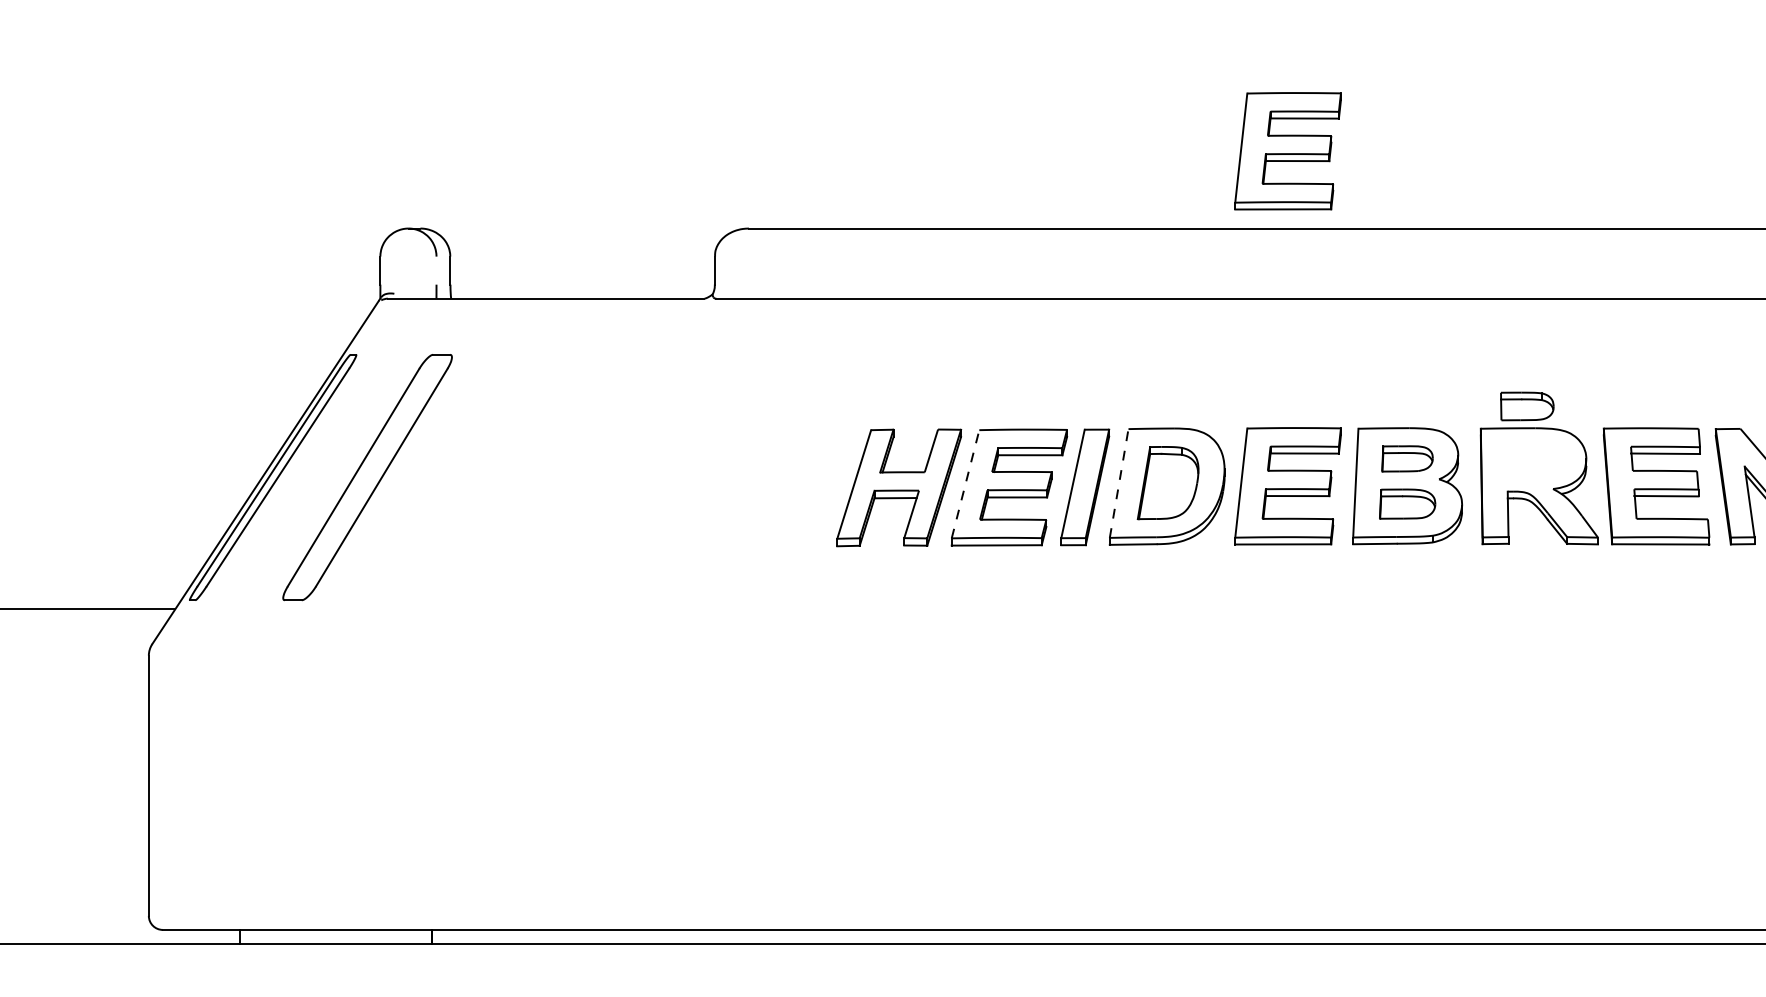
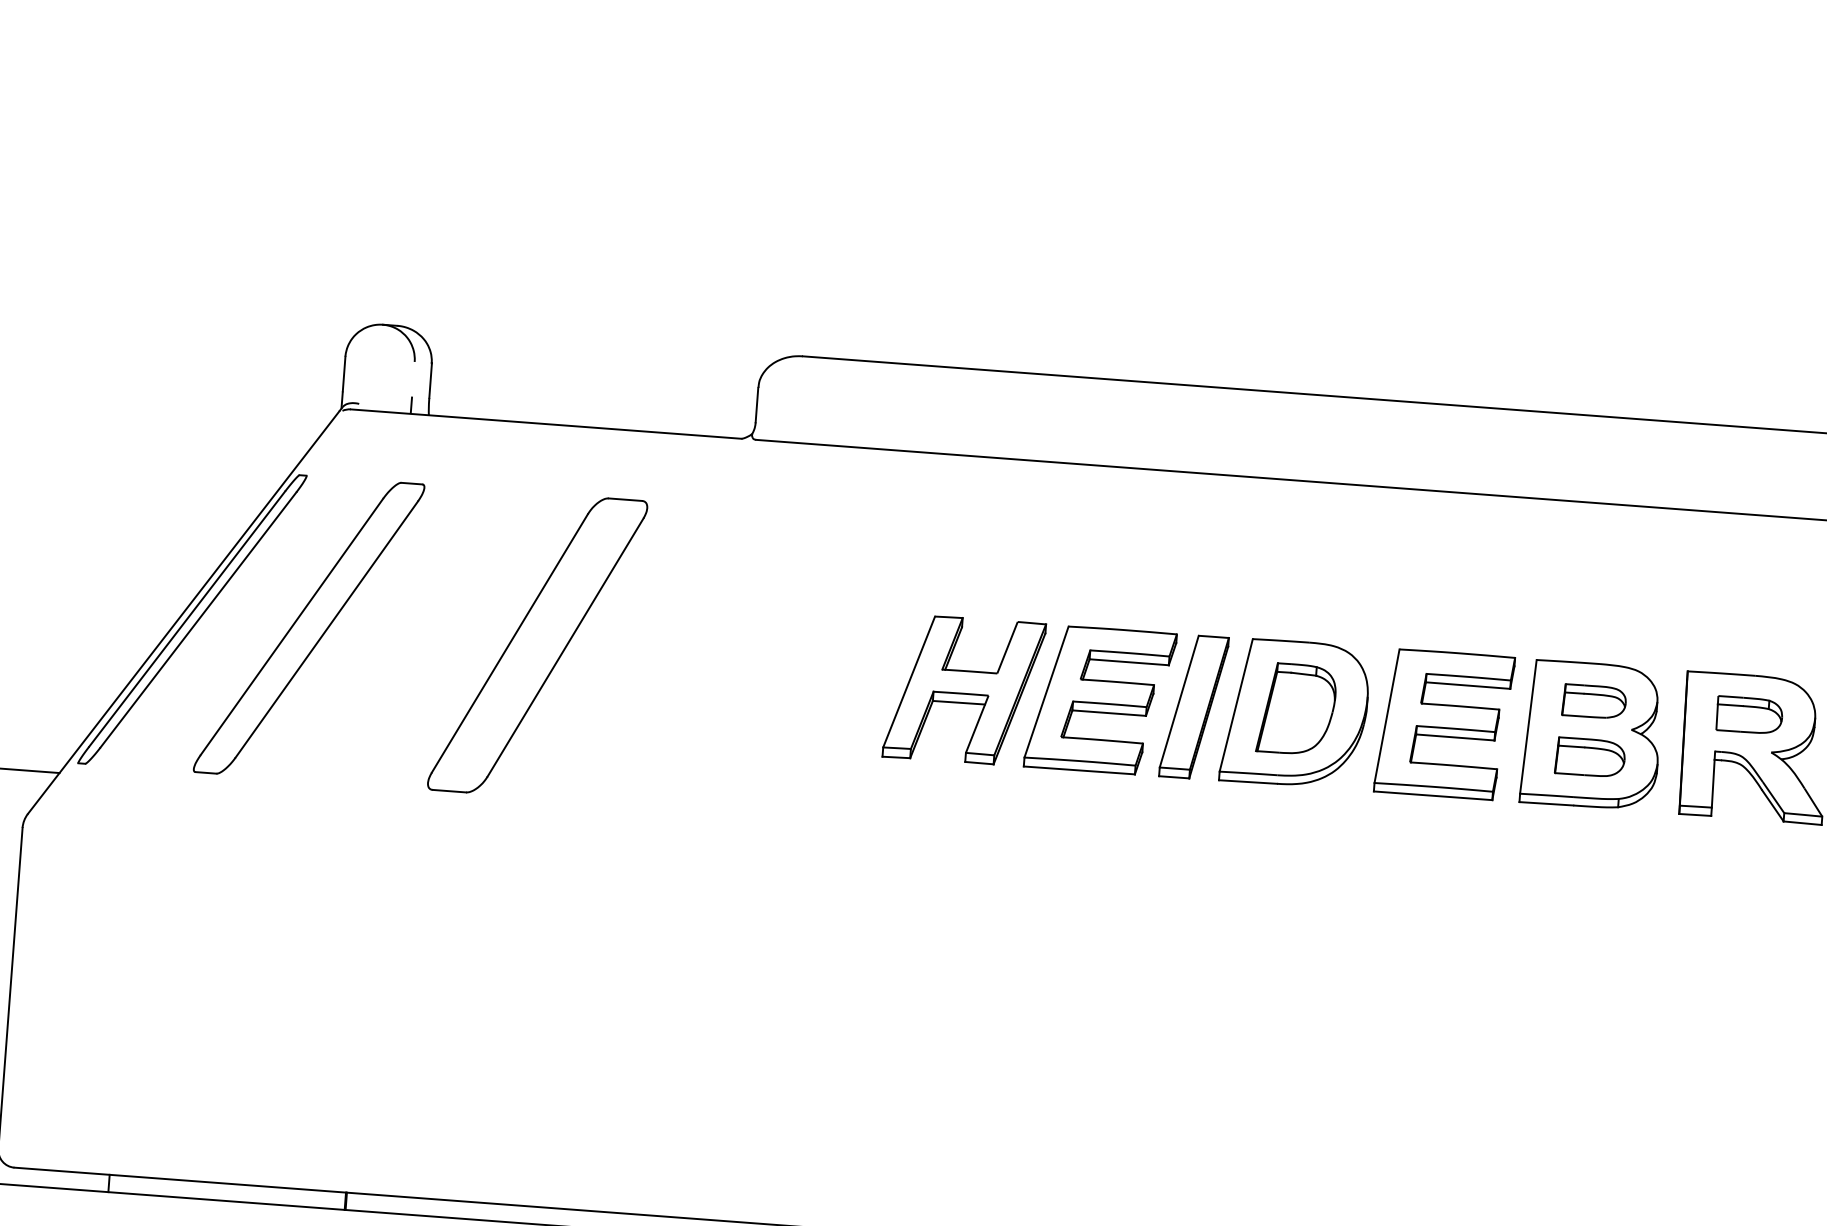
part: (1287, 151) -> (1474, 311), removed
part: (1527, 406) -> (1749, 715), moved
part: (552, 477) -> (537, 645), added
line: (1119, 483) -> (1236, 705), dashed -> solid
line: (965, 484) -> (1046, 692), dashed -> solid

